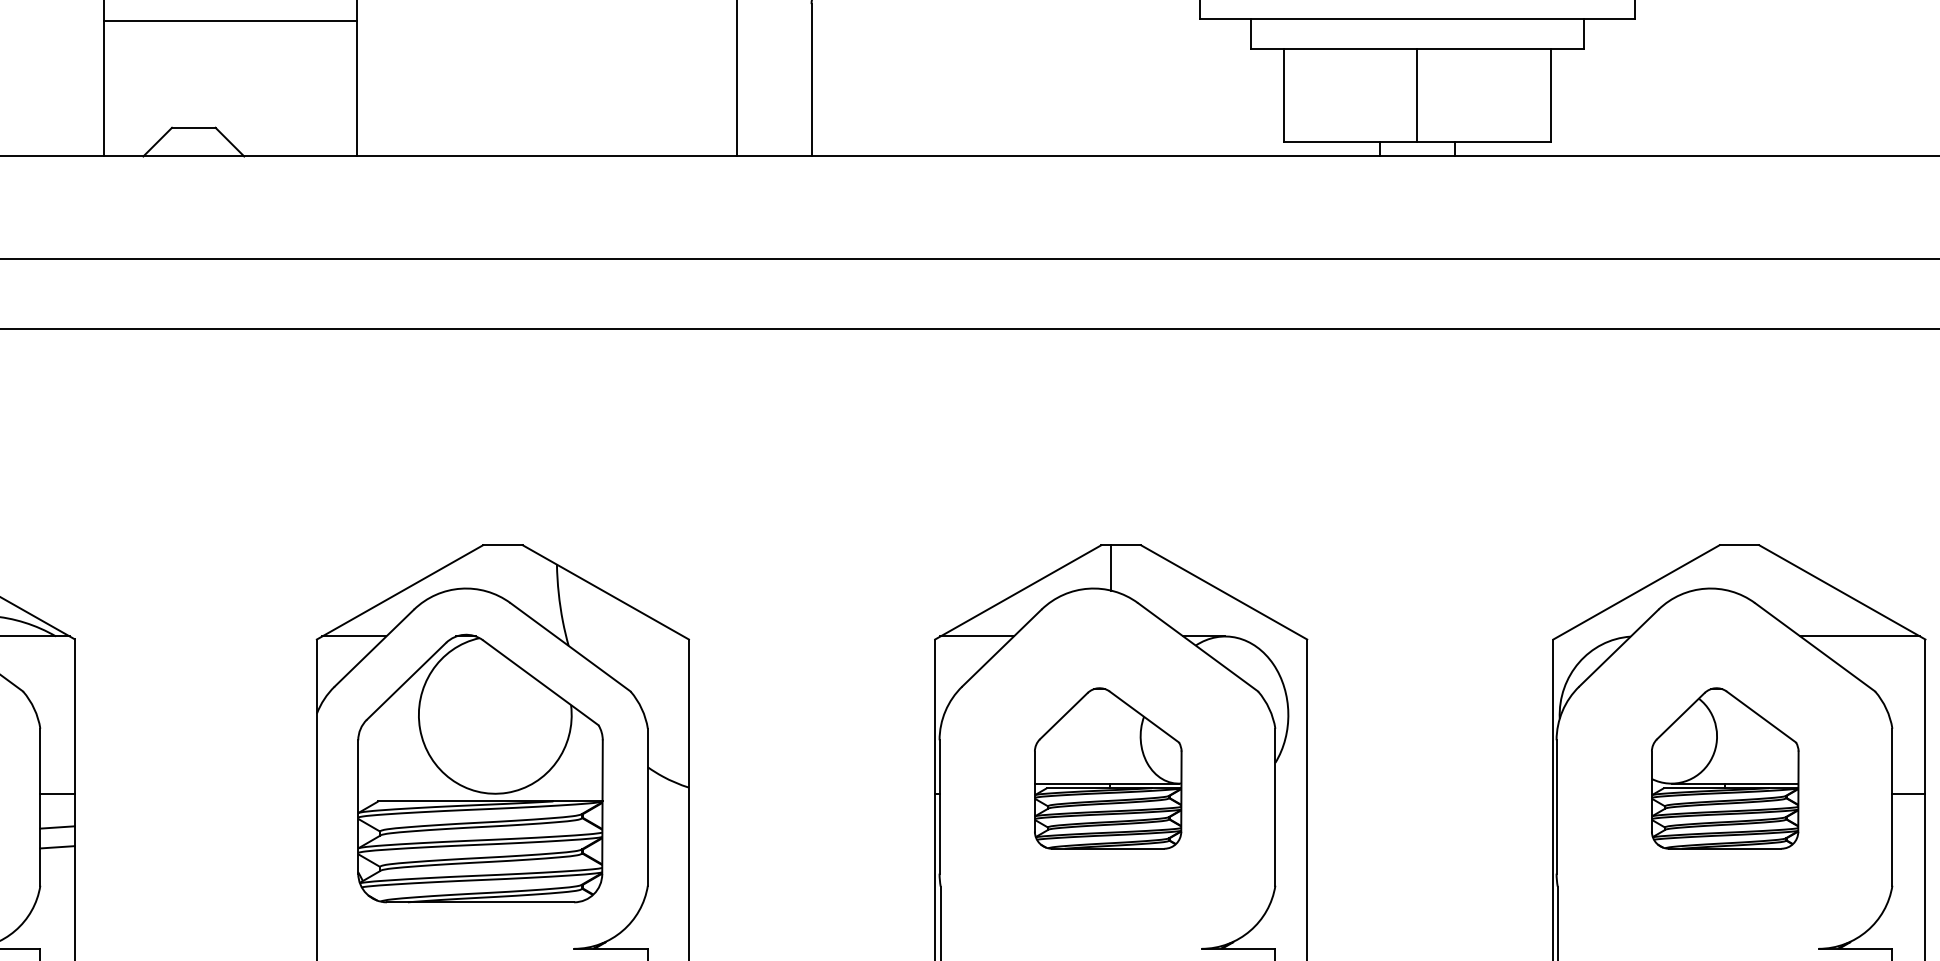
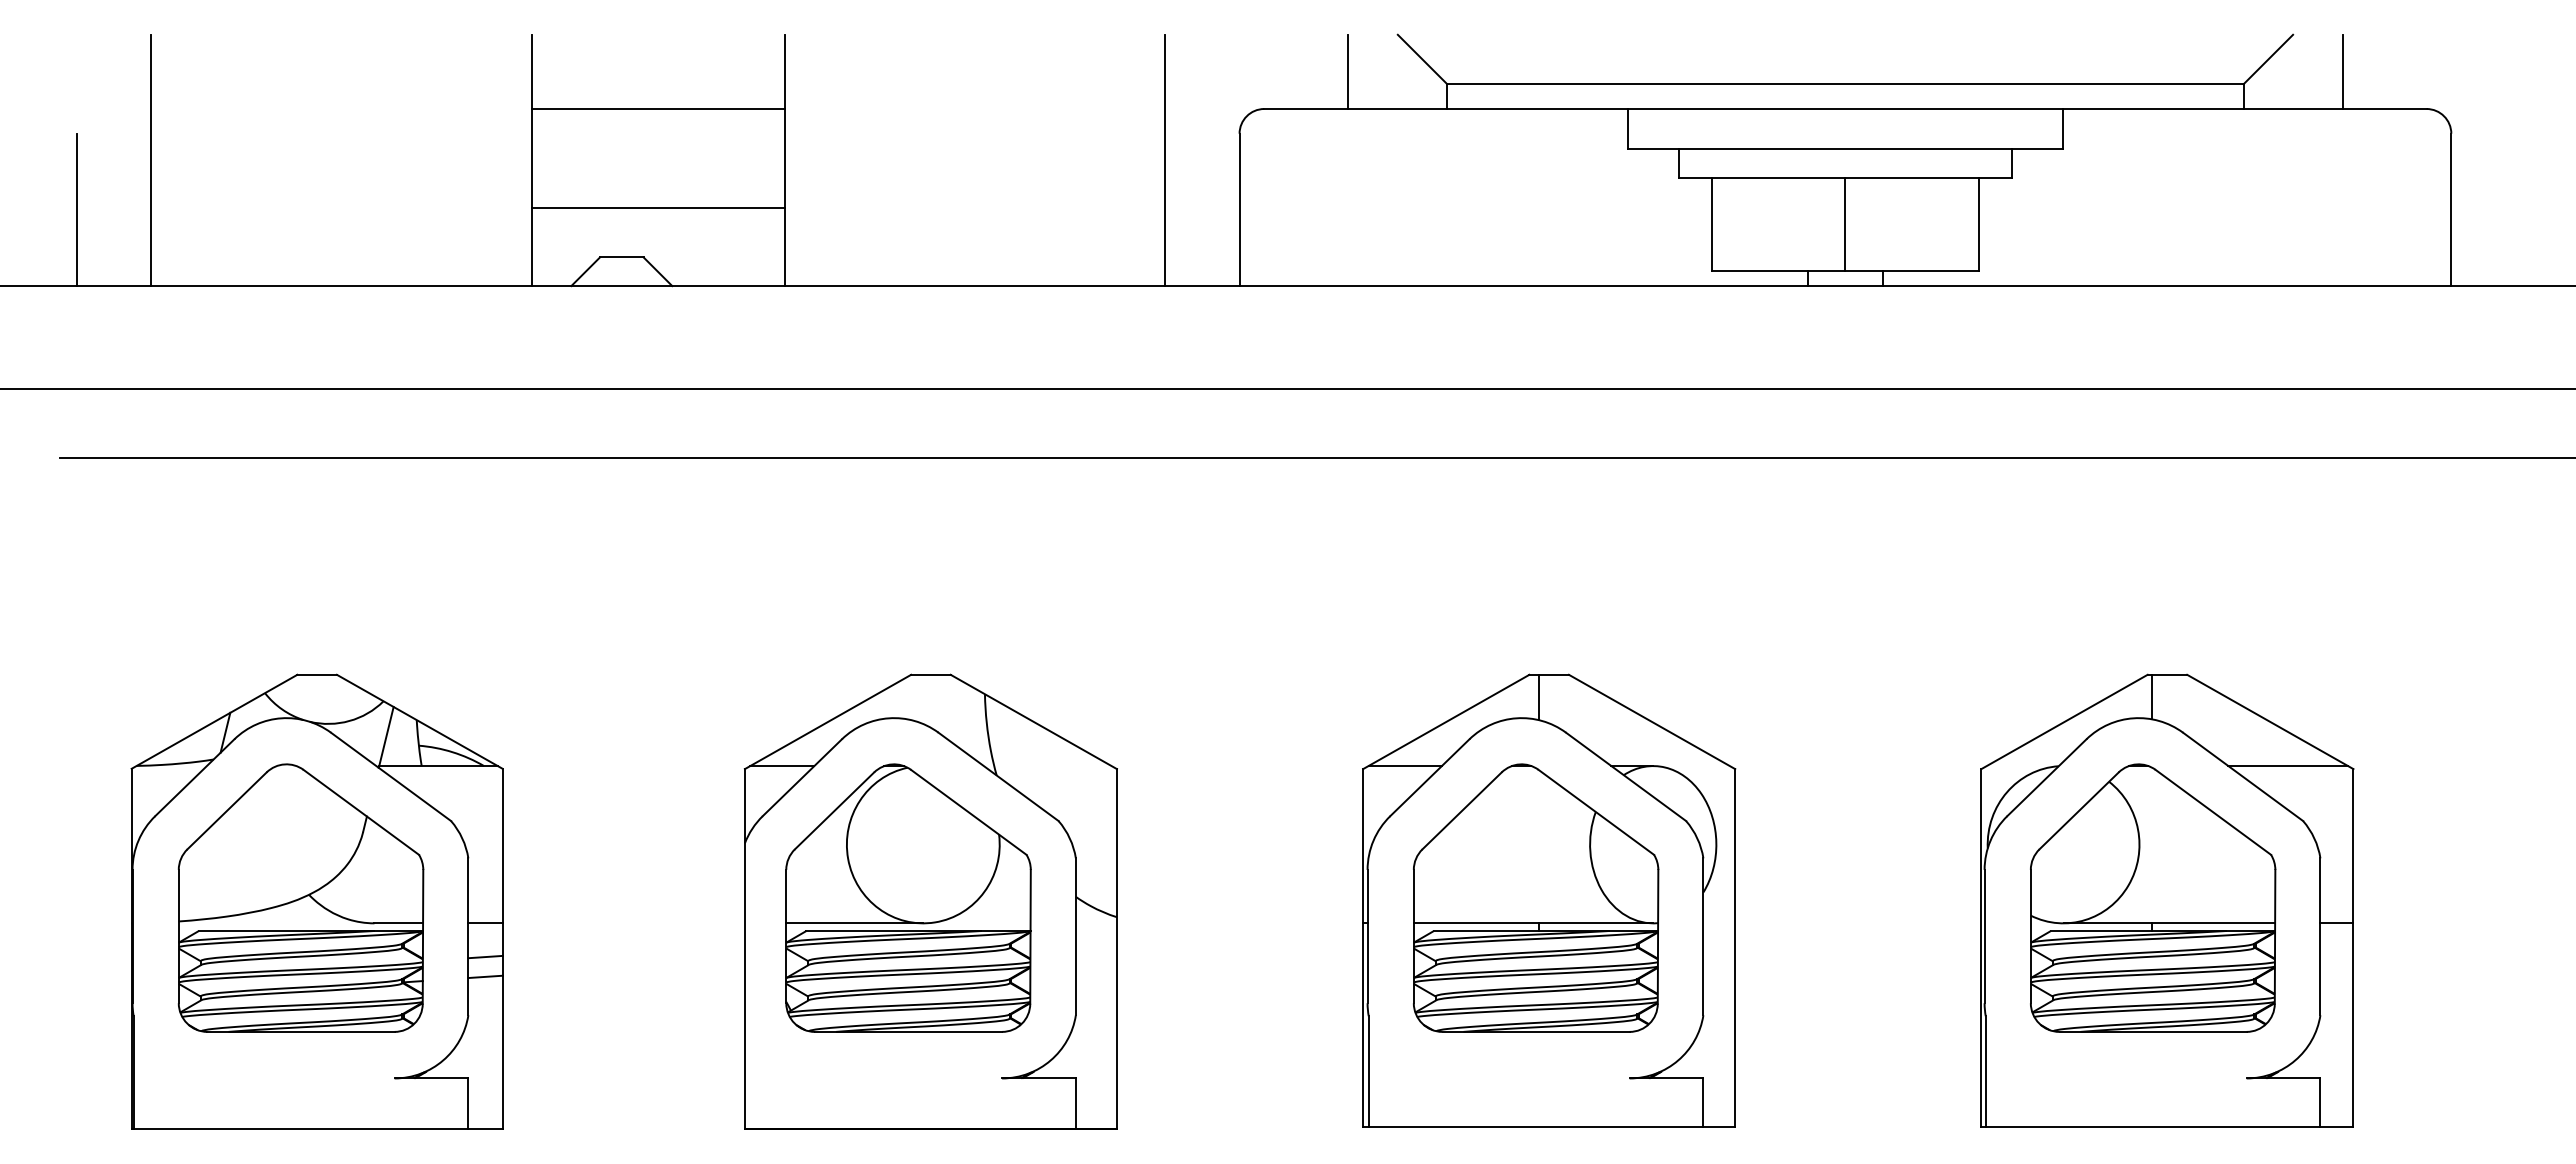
line: (230, 20) -> (658, 207), moved
line: (1724, 566) -> (2152, 696), added
part: (1108, 767) -> (1536, 897), size x1.67
part: (1725, 767) -> (2153, 897), size x1.67
line: (426, 793) -> (854, 923), added

